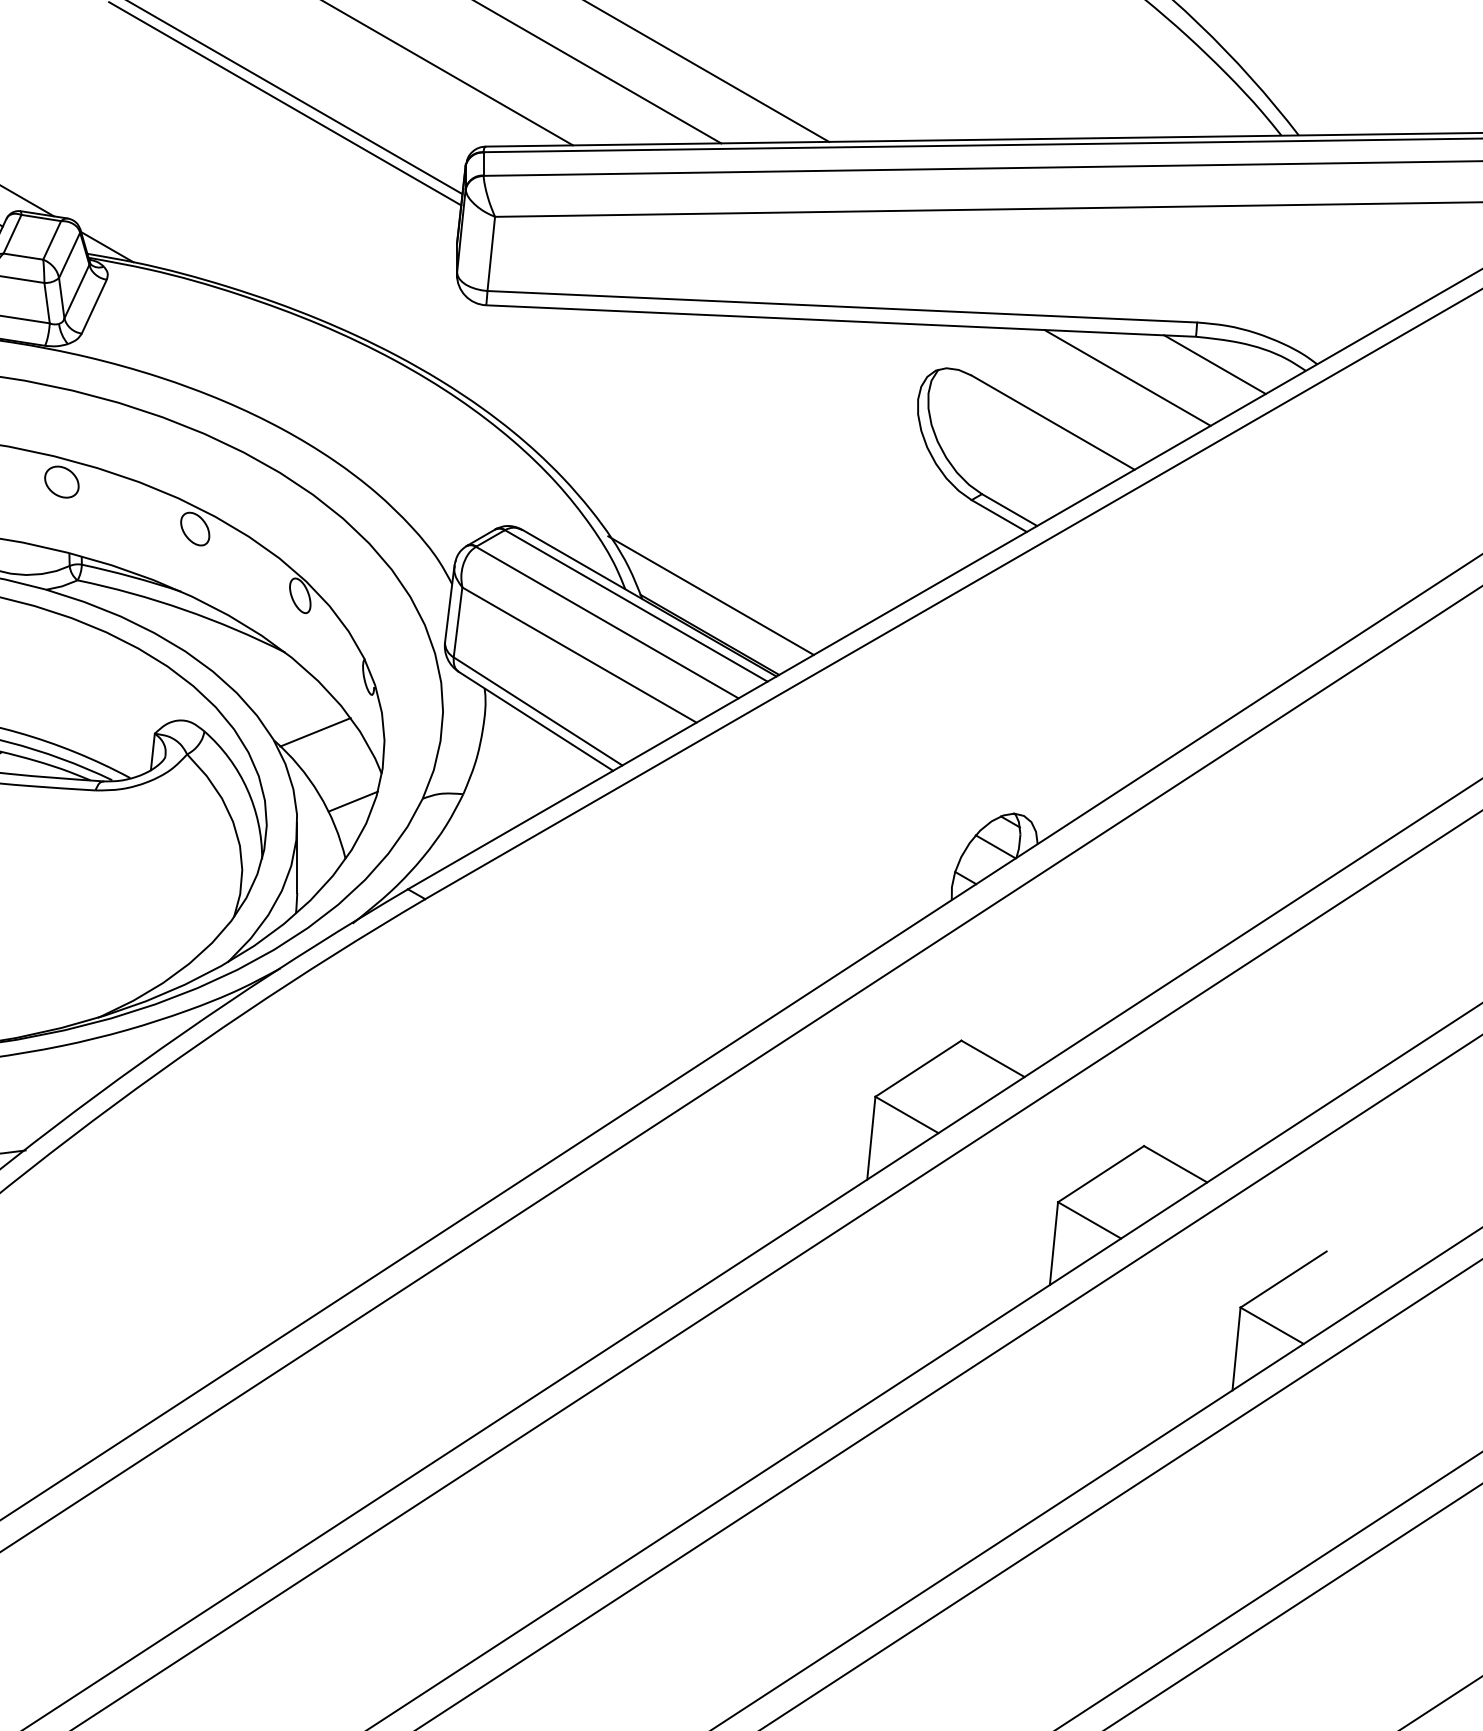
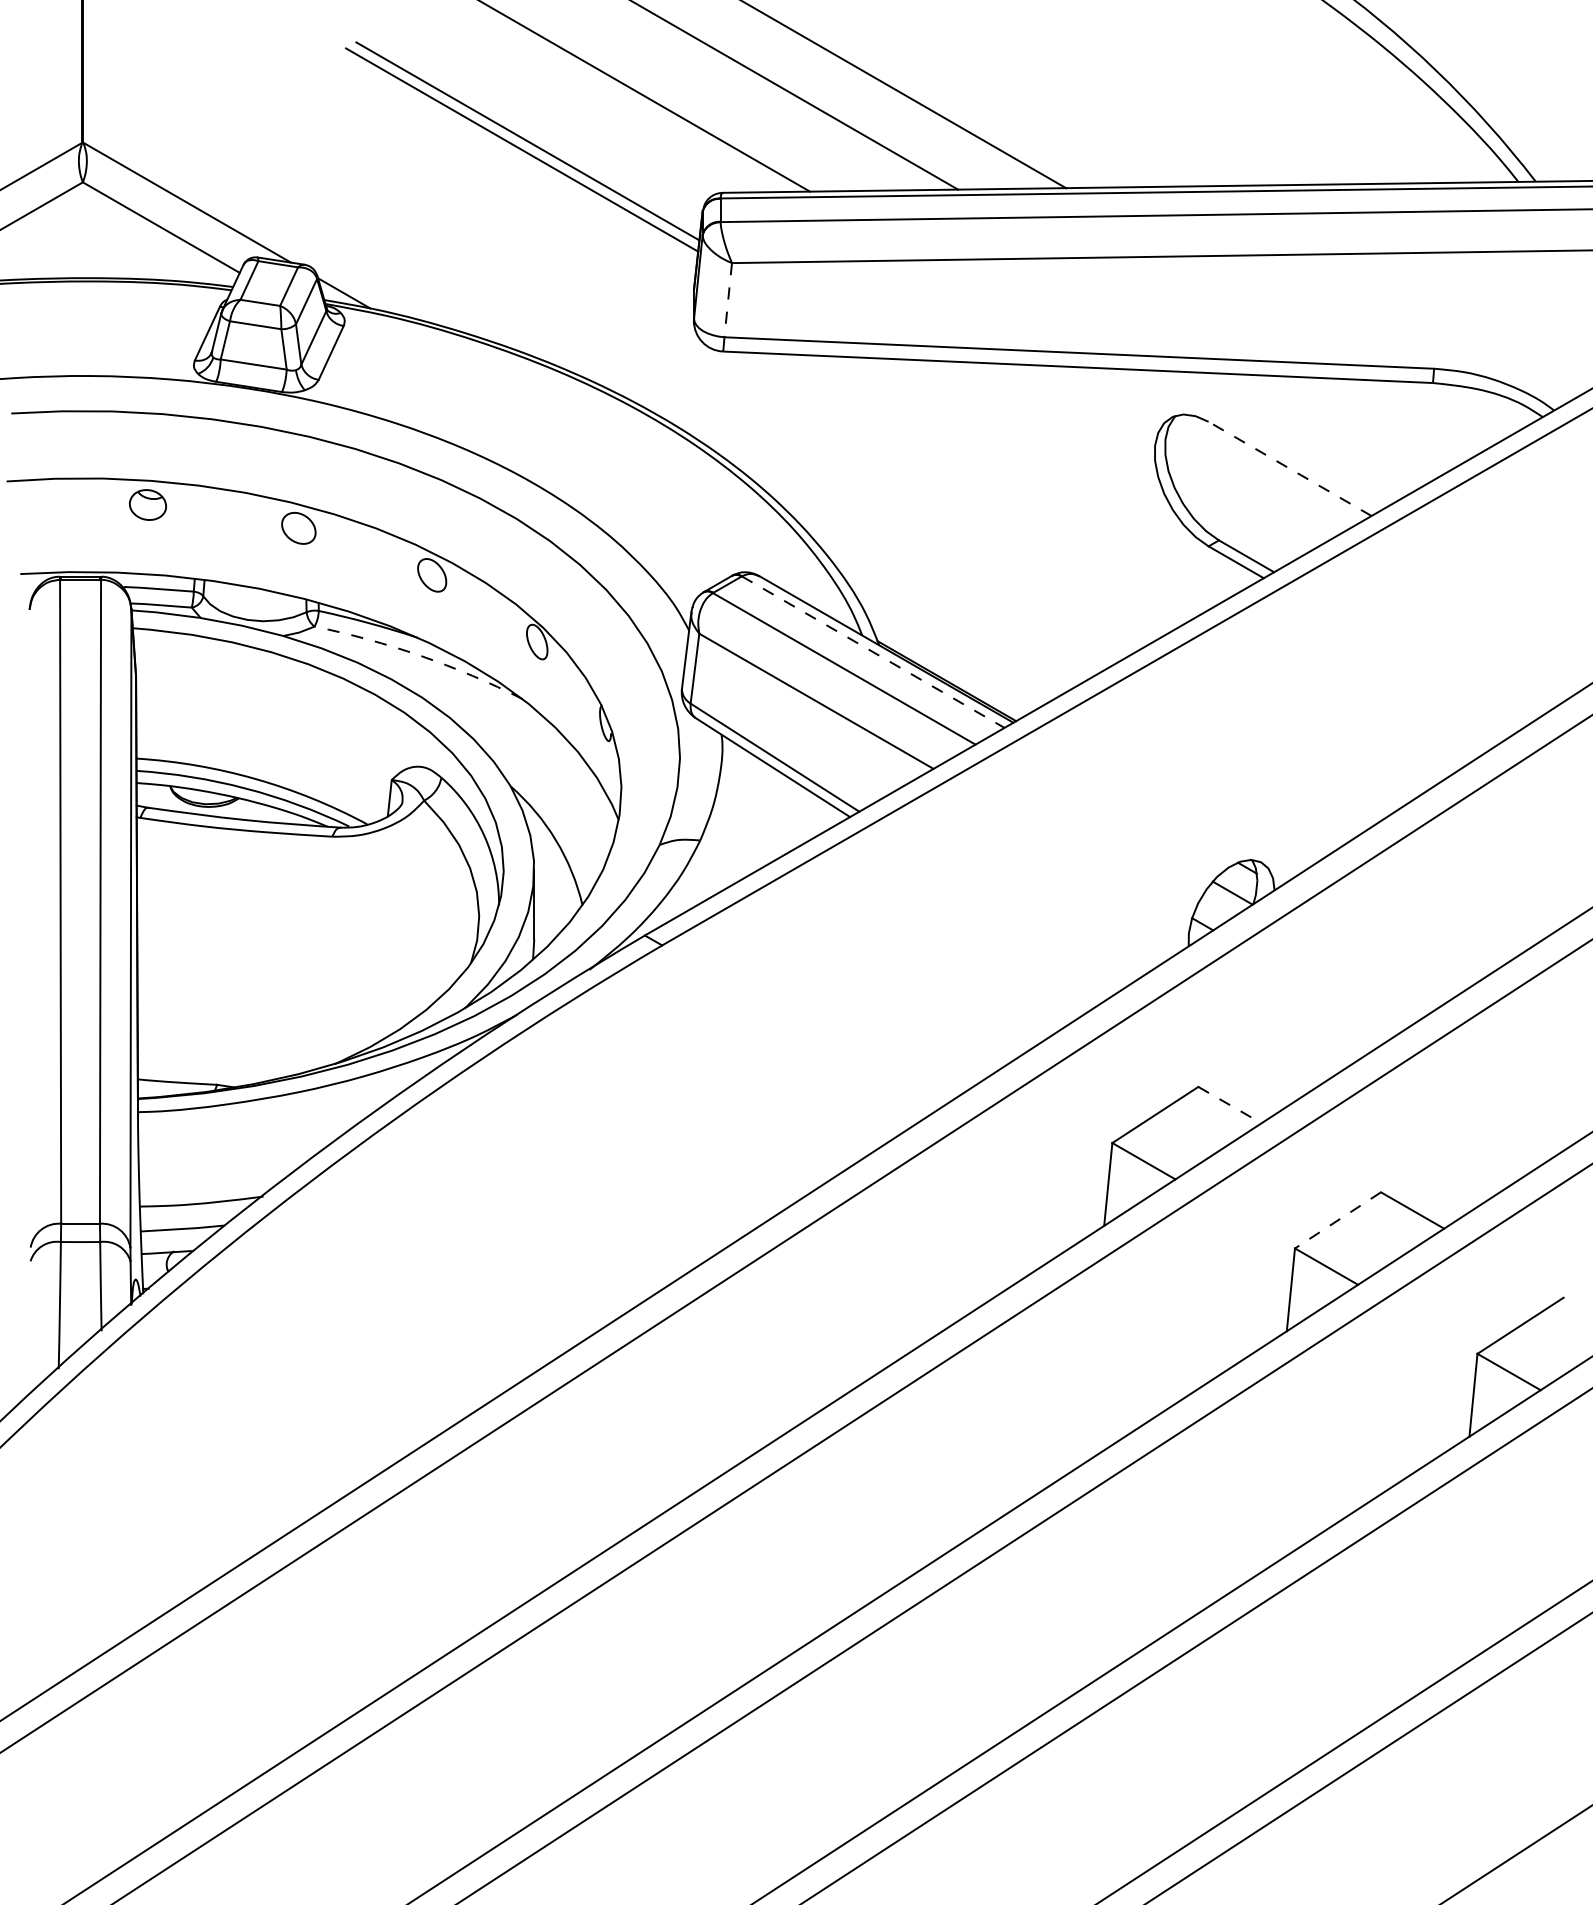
line: (491, 254) -> (728, 300), solid -> dashed
line: (1214, 364) -> (1451, 410), removed
line: (1127, 378) -> (1364, 424), removed
line: (1052, 422) -> (1289, 468), solid -> dashed
line: (710, 595) -> (947, 641), removed
line: (636, 606) -> (873, 652), solid -> dashed
arc: (183, 609) -> (420, 655), solid -> dashed
line: (315, 732) -> (552, 778), removed
line: (352, 801) -> (589, 847), removed
line: (993, 1059) -> (1230, 1105), solid -> dashed
line: (1100, 1174) -> (1337, 1220), solid -> dashed

